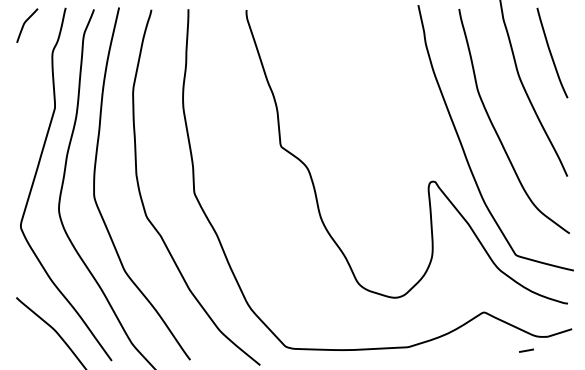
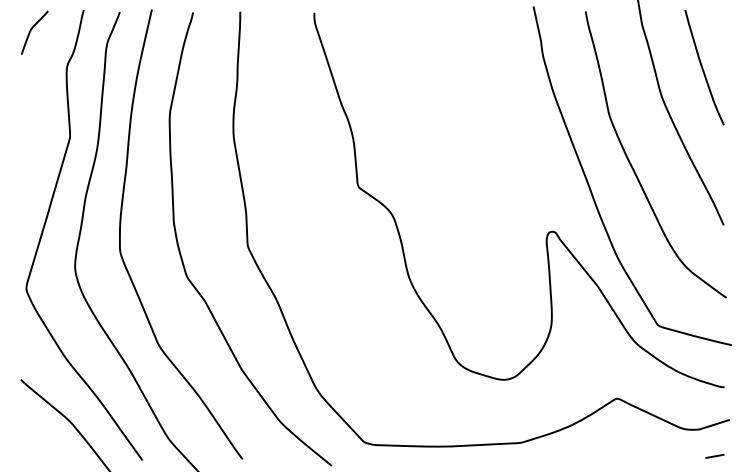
line: (526, 350) -> (714, 456), moved

